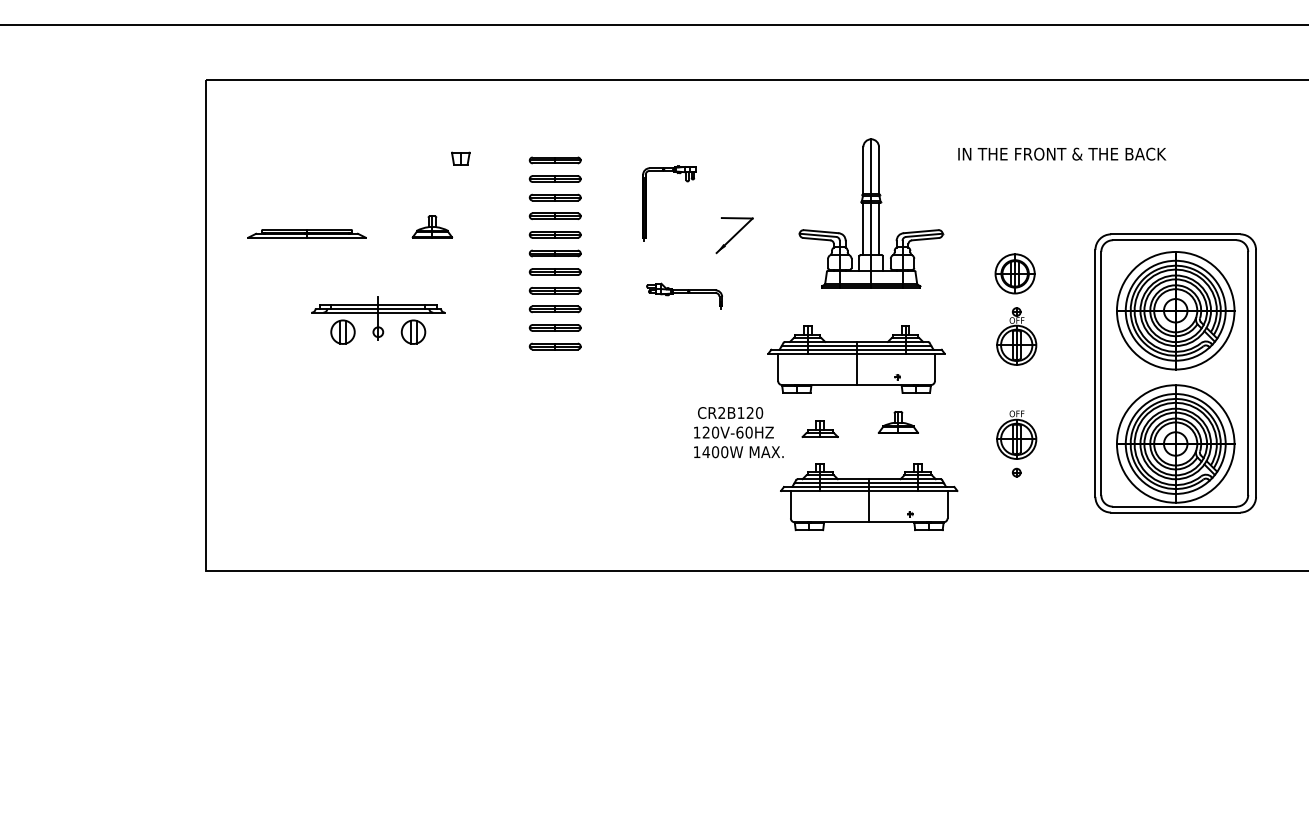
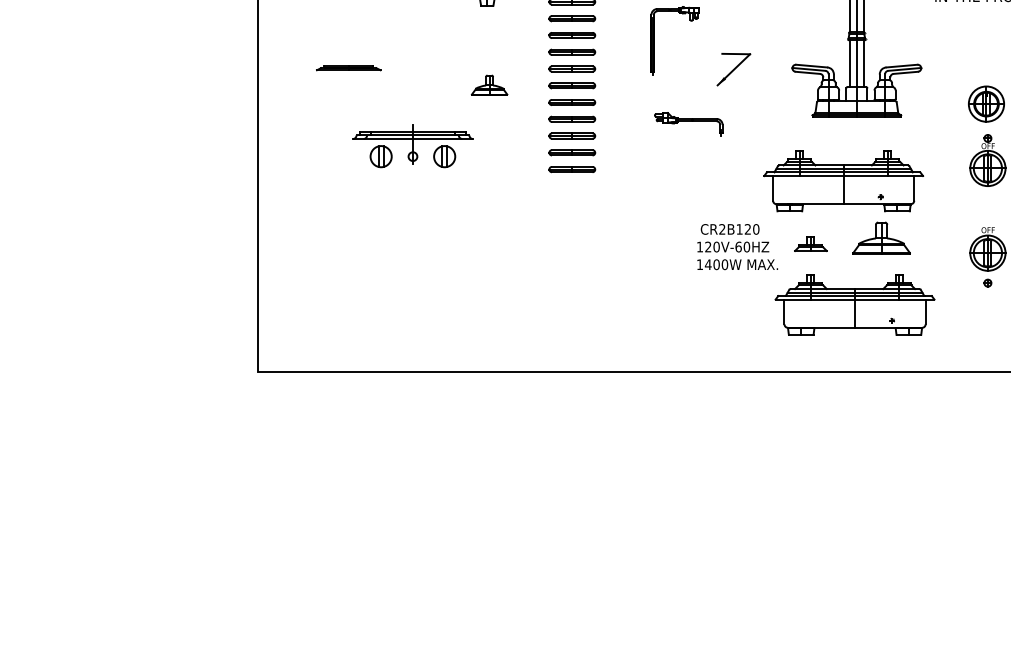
part: (432, 226) -> (489, 84), moved
part: (306, 233) -> (348, 67), size x0.6
part: (897, 422) -> (880, 237), size x1.6

